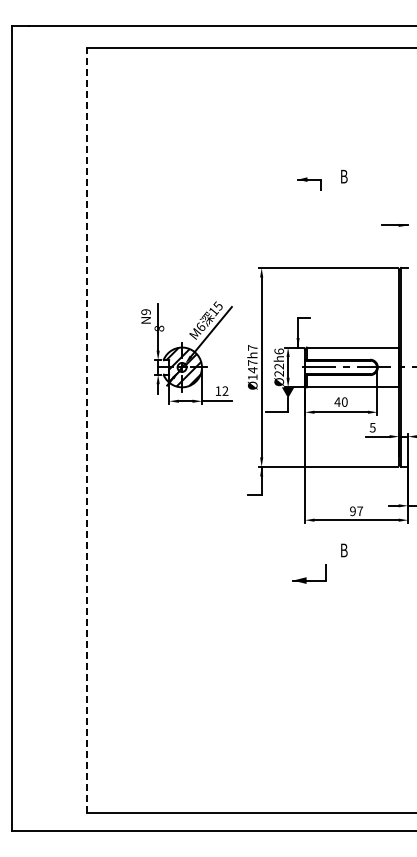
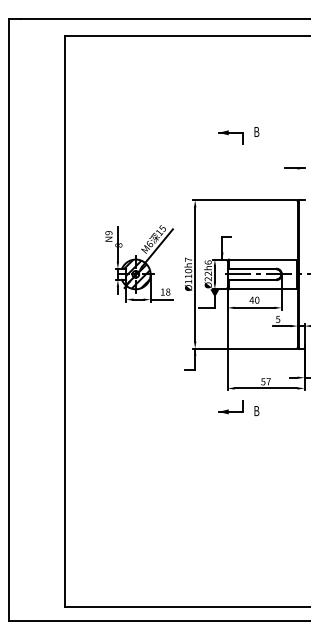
part: (309, 183) -> (230, 137), size x1.43
text: (252, 366) -> (188, 273), Ø147h7 -> Ø110h7
text: (225, 390) -> (168, 291), 12 -> 18
line: (87, 429) -> (65, 320), dashed -> solid
text: (352, 510) -> (262, 381), 97 -> 57
part: (309, 573) -> (230, 406), moved

